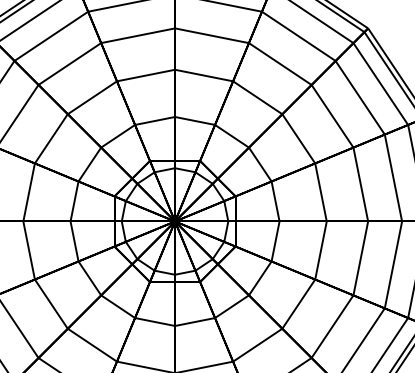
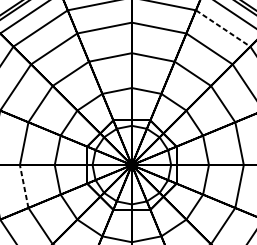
line: (299, 36) -> (223, 28), solid -> dashed
line: (29, 250) -> (24, 186), solid -> dashed

